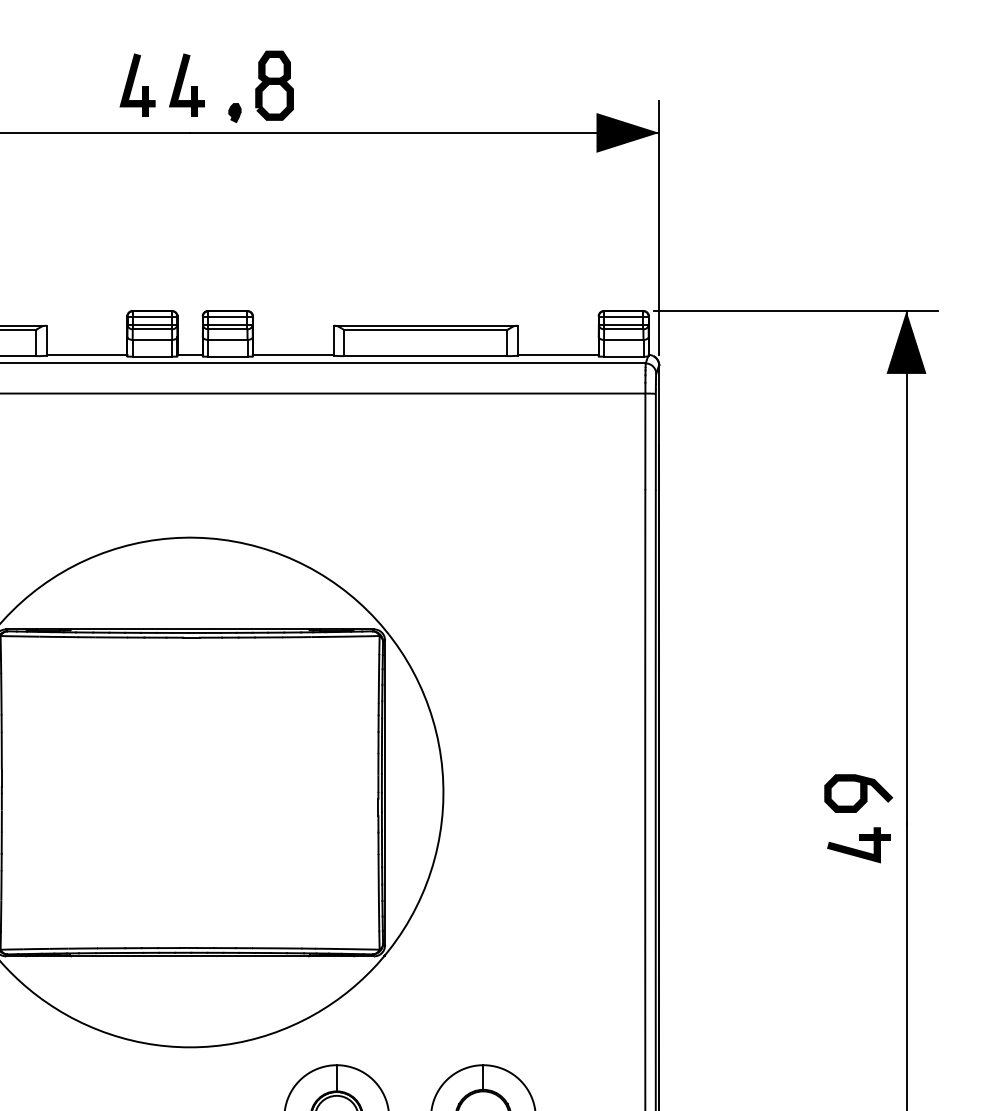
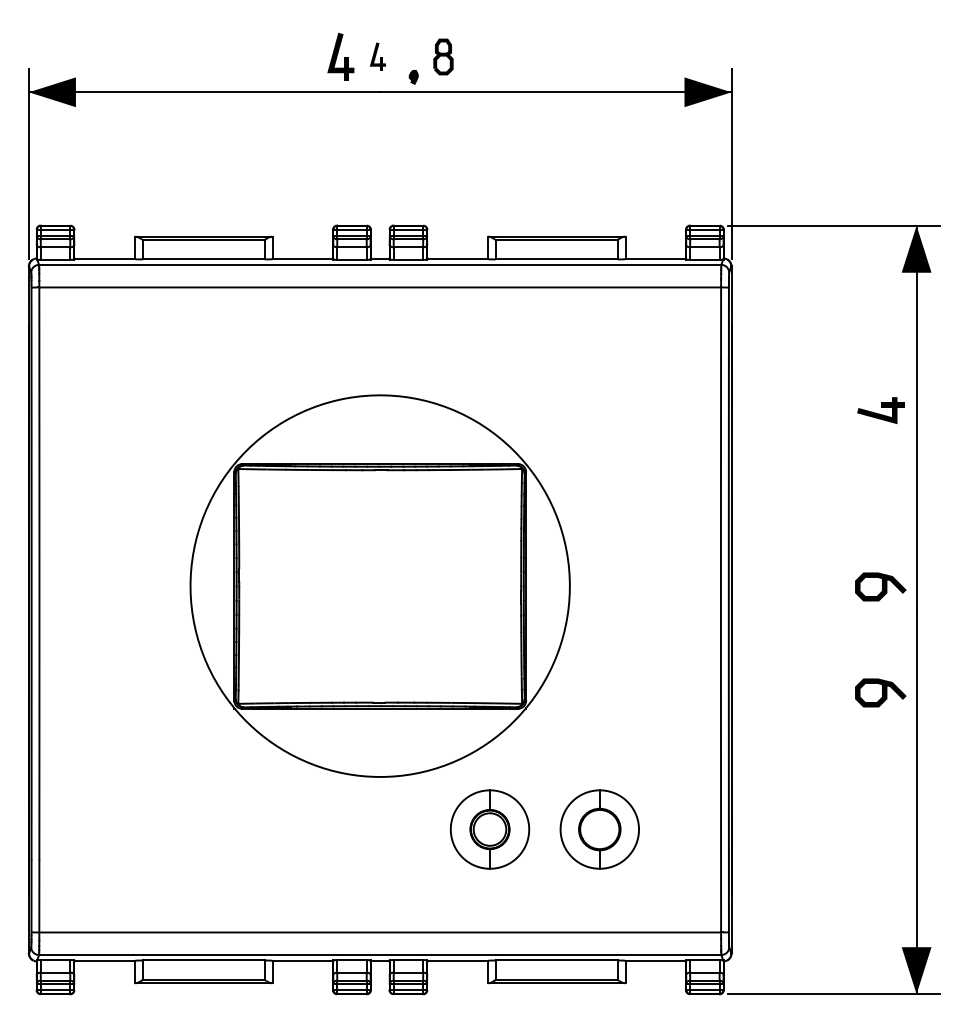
part: (186, 85) -> (377, 56), size x0.6
part: (274, 85) -> (443, 56), size x0.7
part: (858, 845) -> (880, 410), moved
curve: (860, 934) -> (882, 692), added

